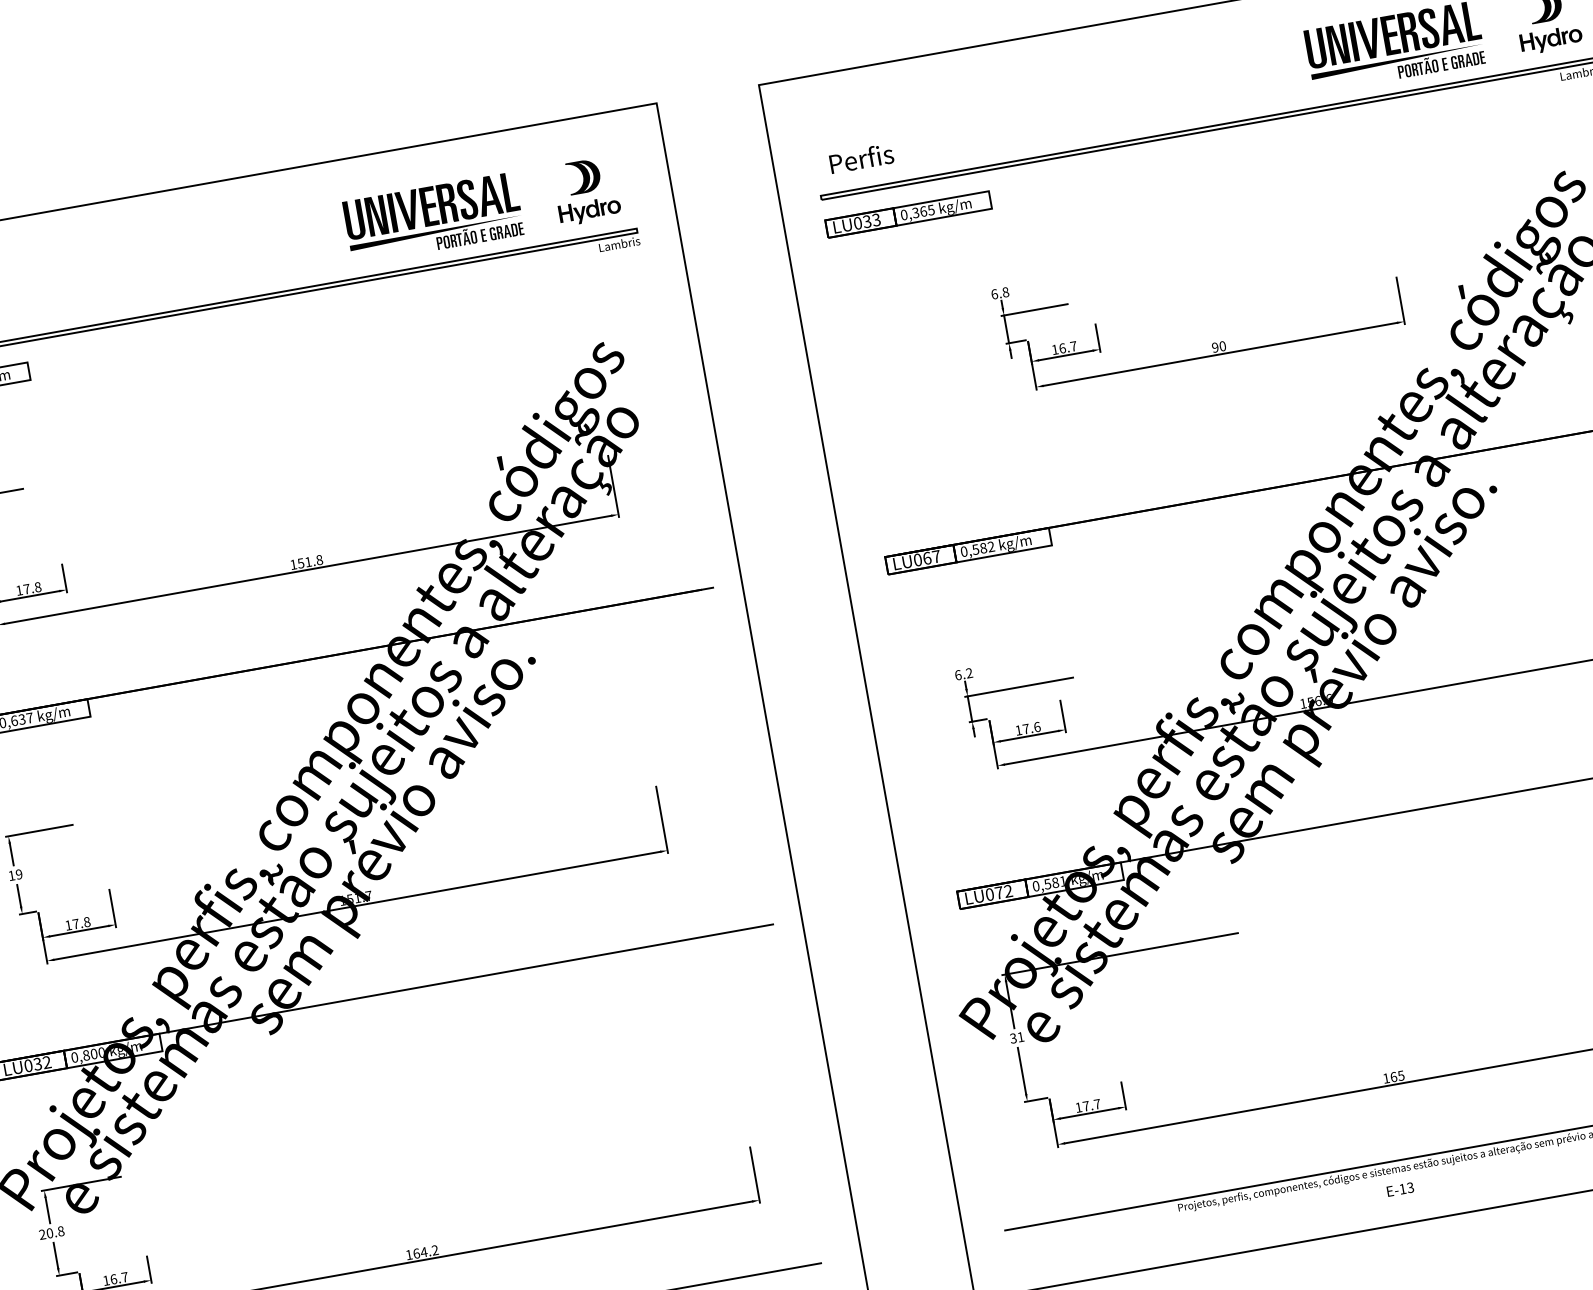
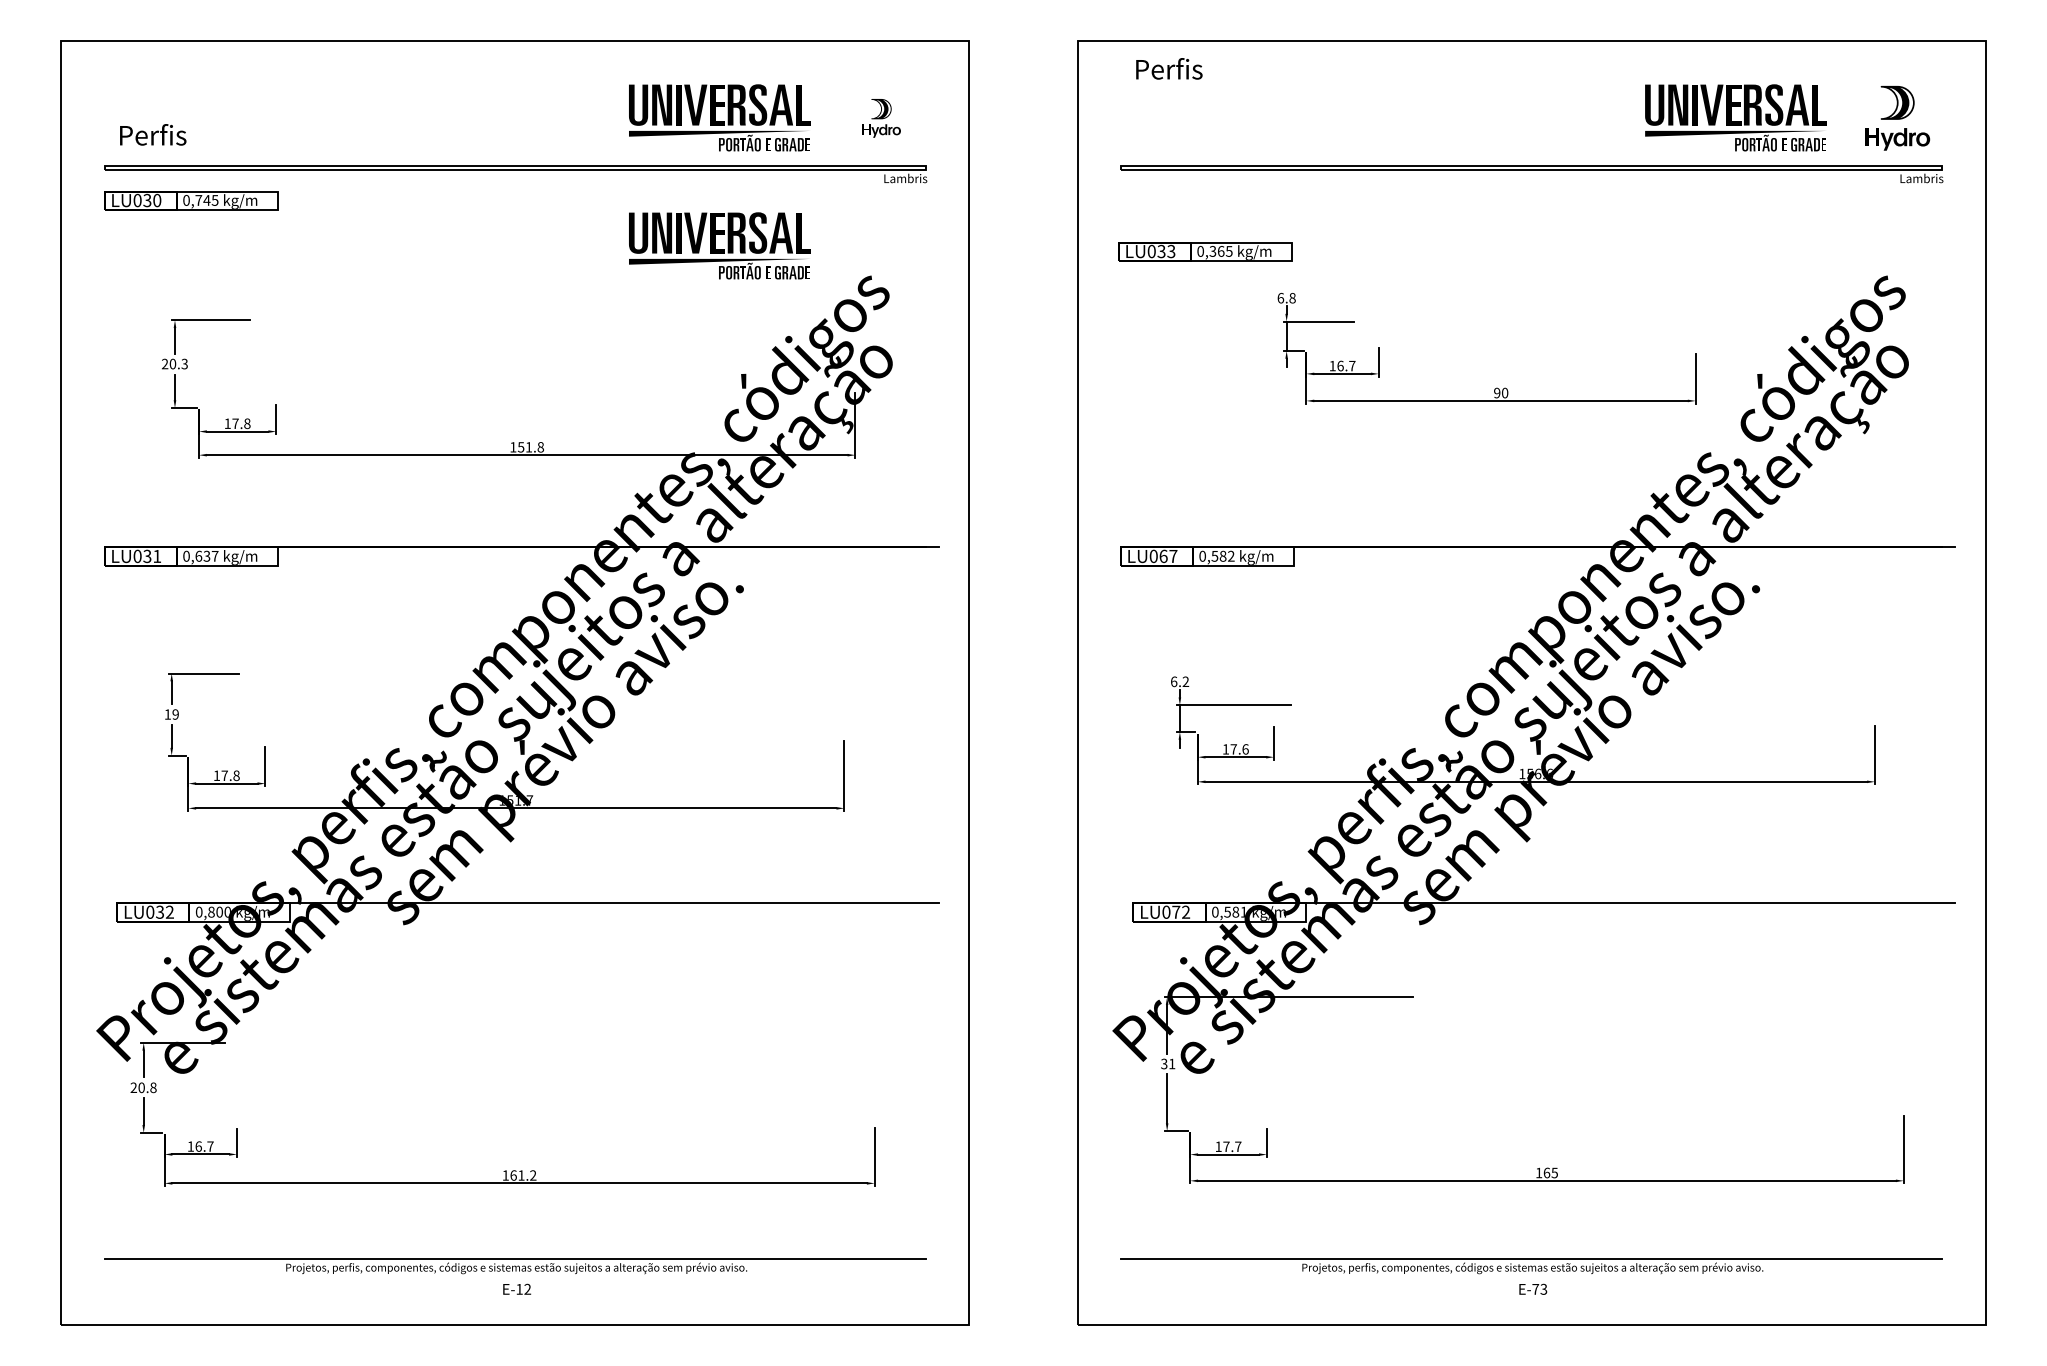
text: (861, 158) -> (1169, 68), moved
part: (586, 191) -> (881, 118), size x0.6
part: (908, 214) -> (1205, 251), moved
part: (454, 339) -> (719, 245), added
text: (1402, 1189) -> (1535, 1289), E-13 -> E-73
text: (424, 1252) -> (521, 1175), 164.2 -> 161.2

